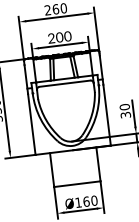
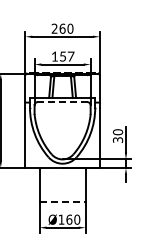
text: (59, 37) -> (62, 56), 200 -> 157
line: (65, 83) -> (63, 102), solid -> dashed
line: (77, 184) -> (62, 201), solid -> dashed

